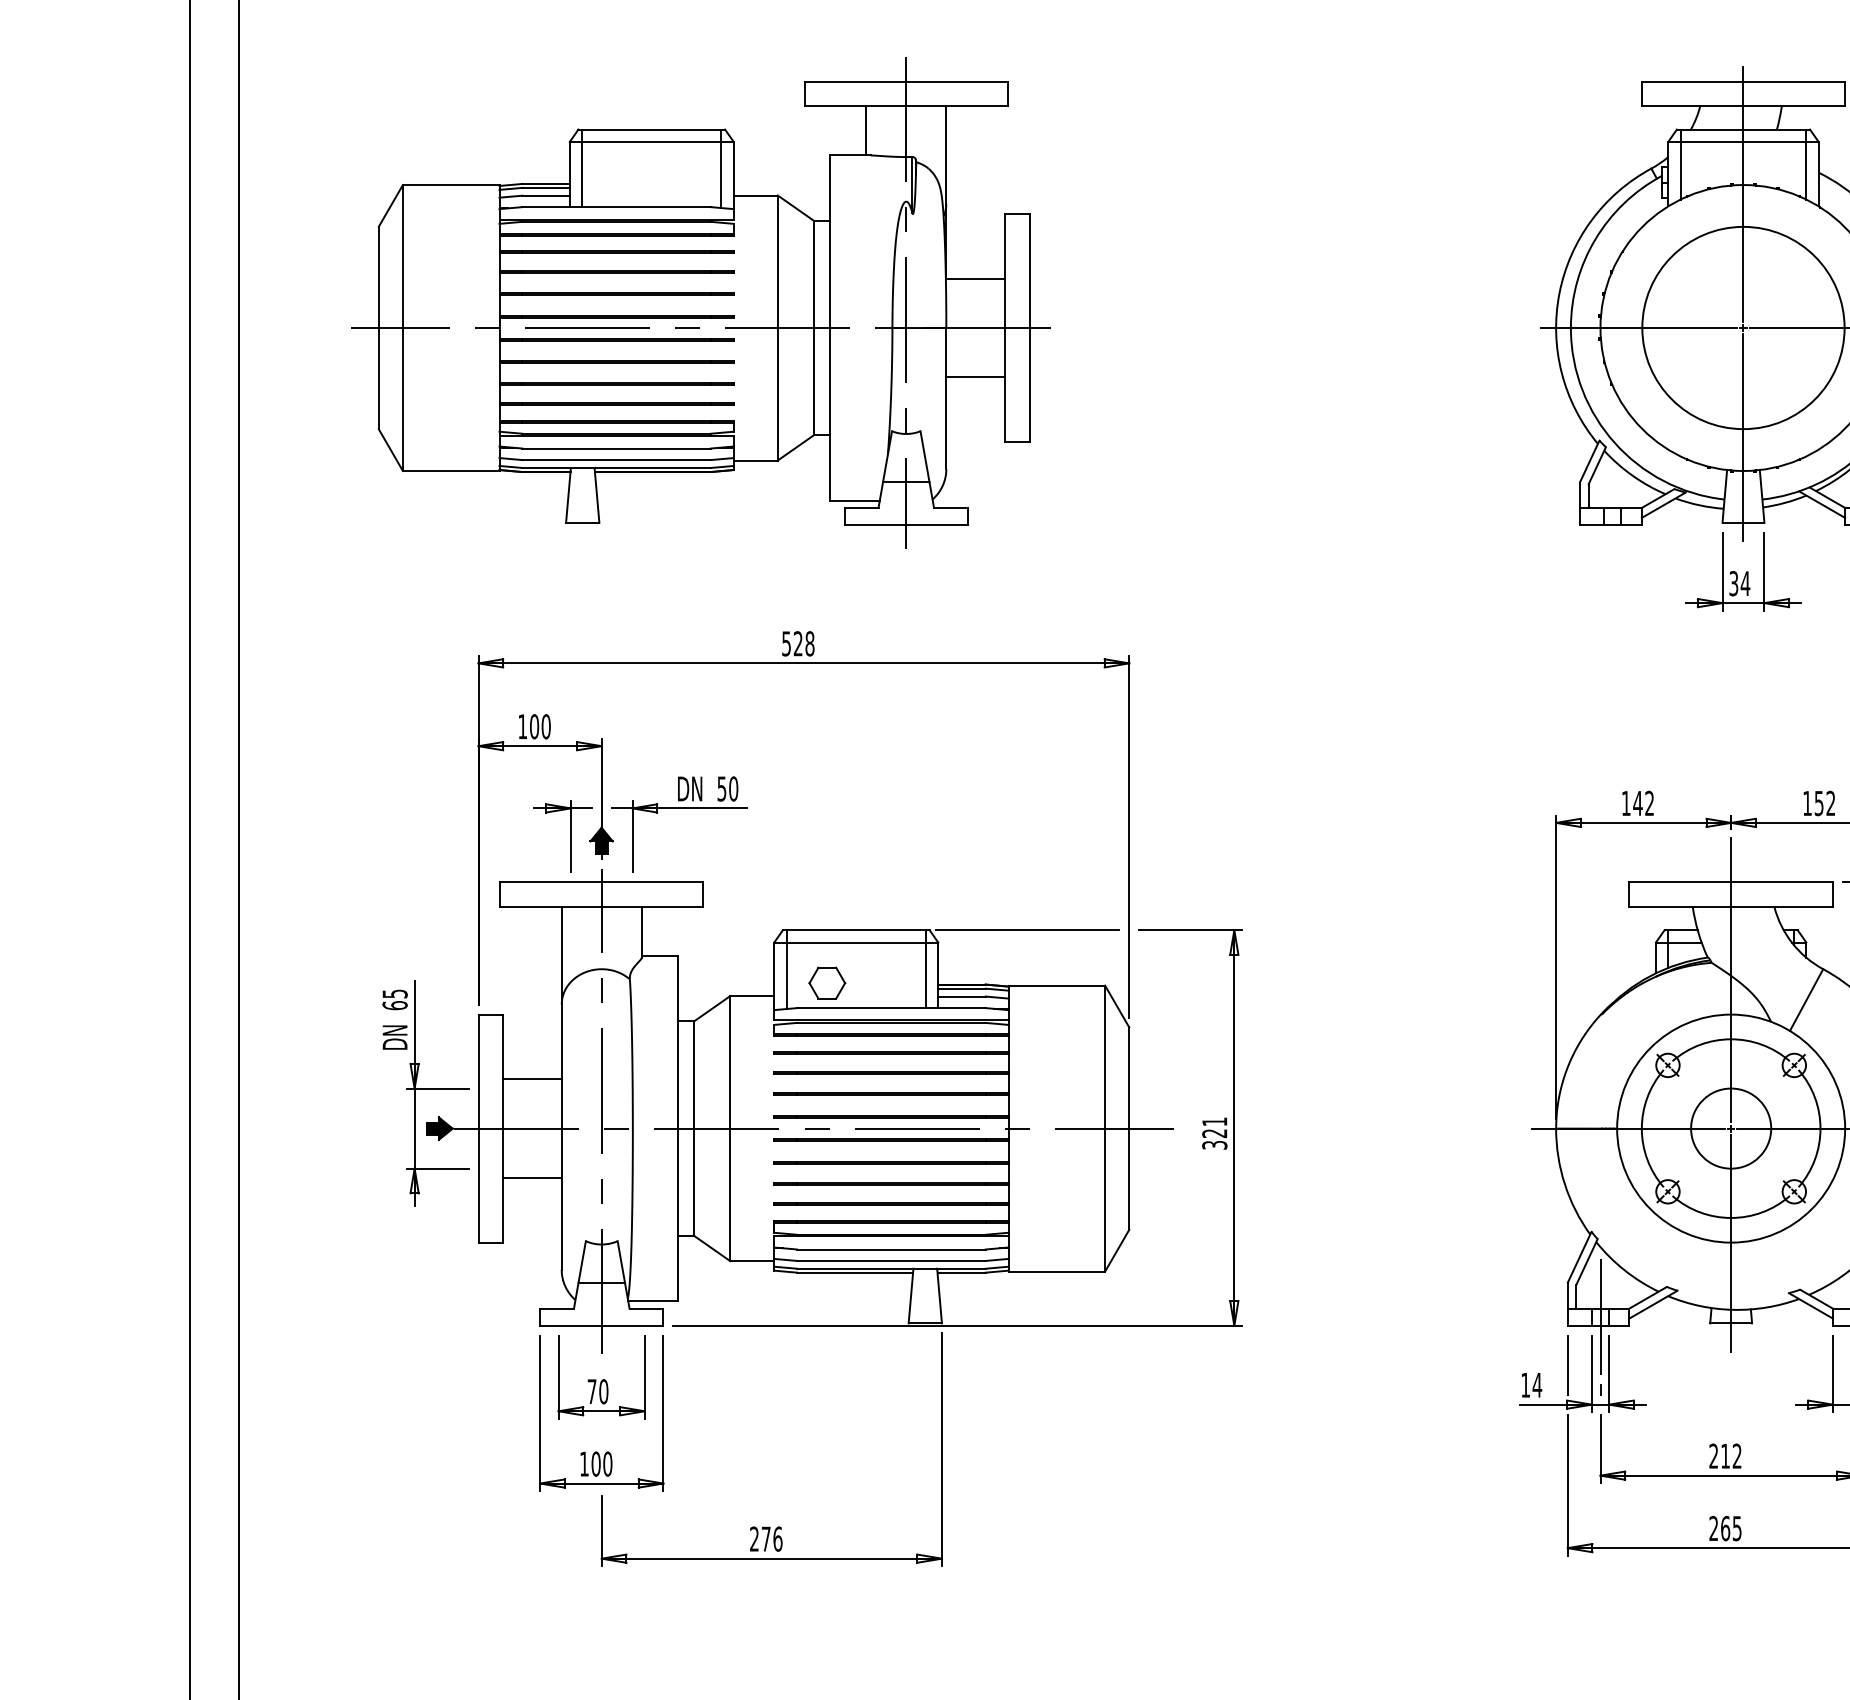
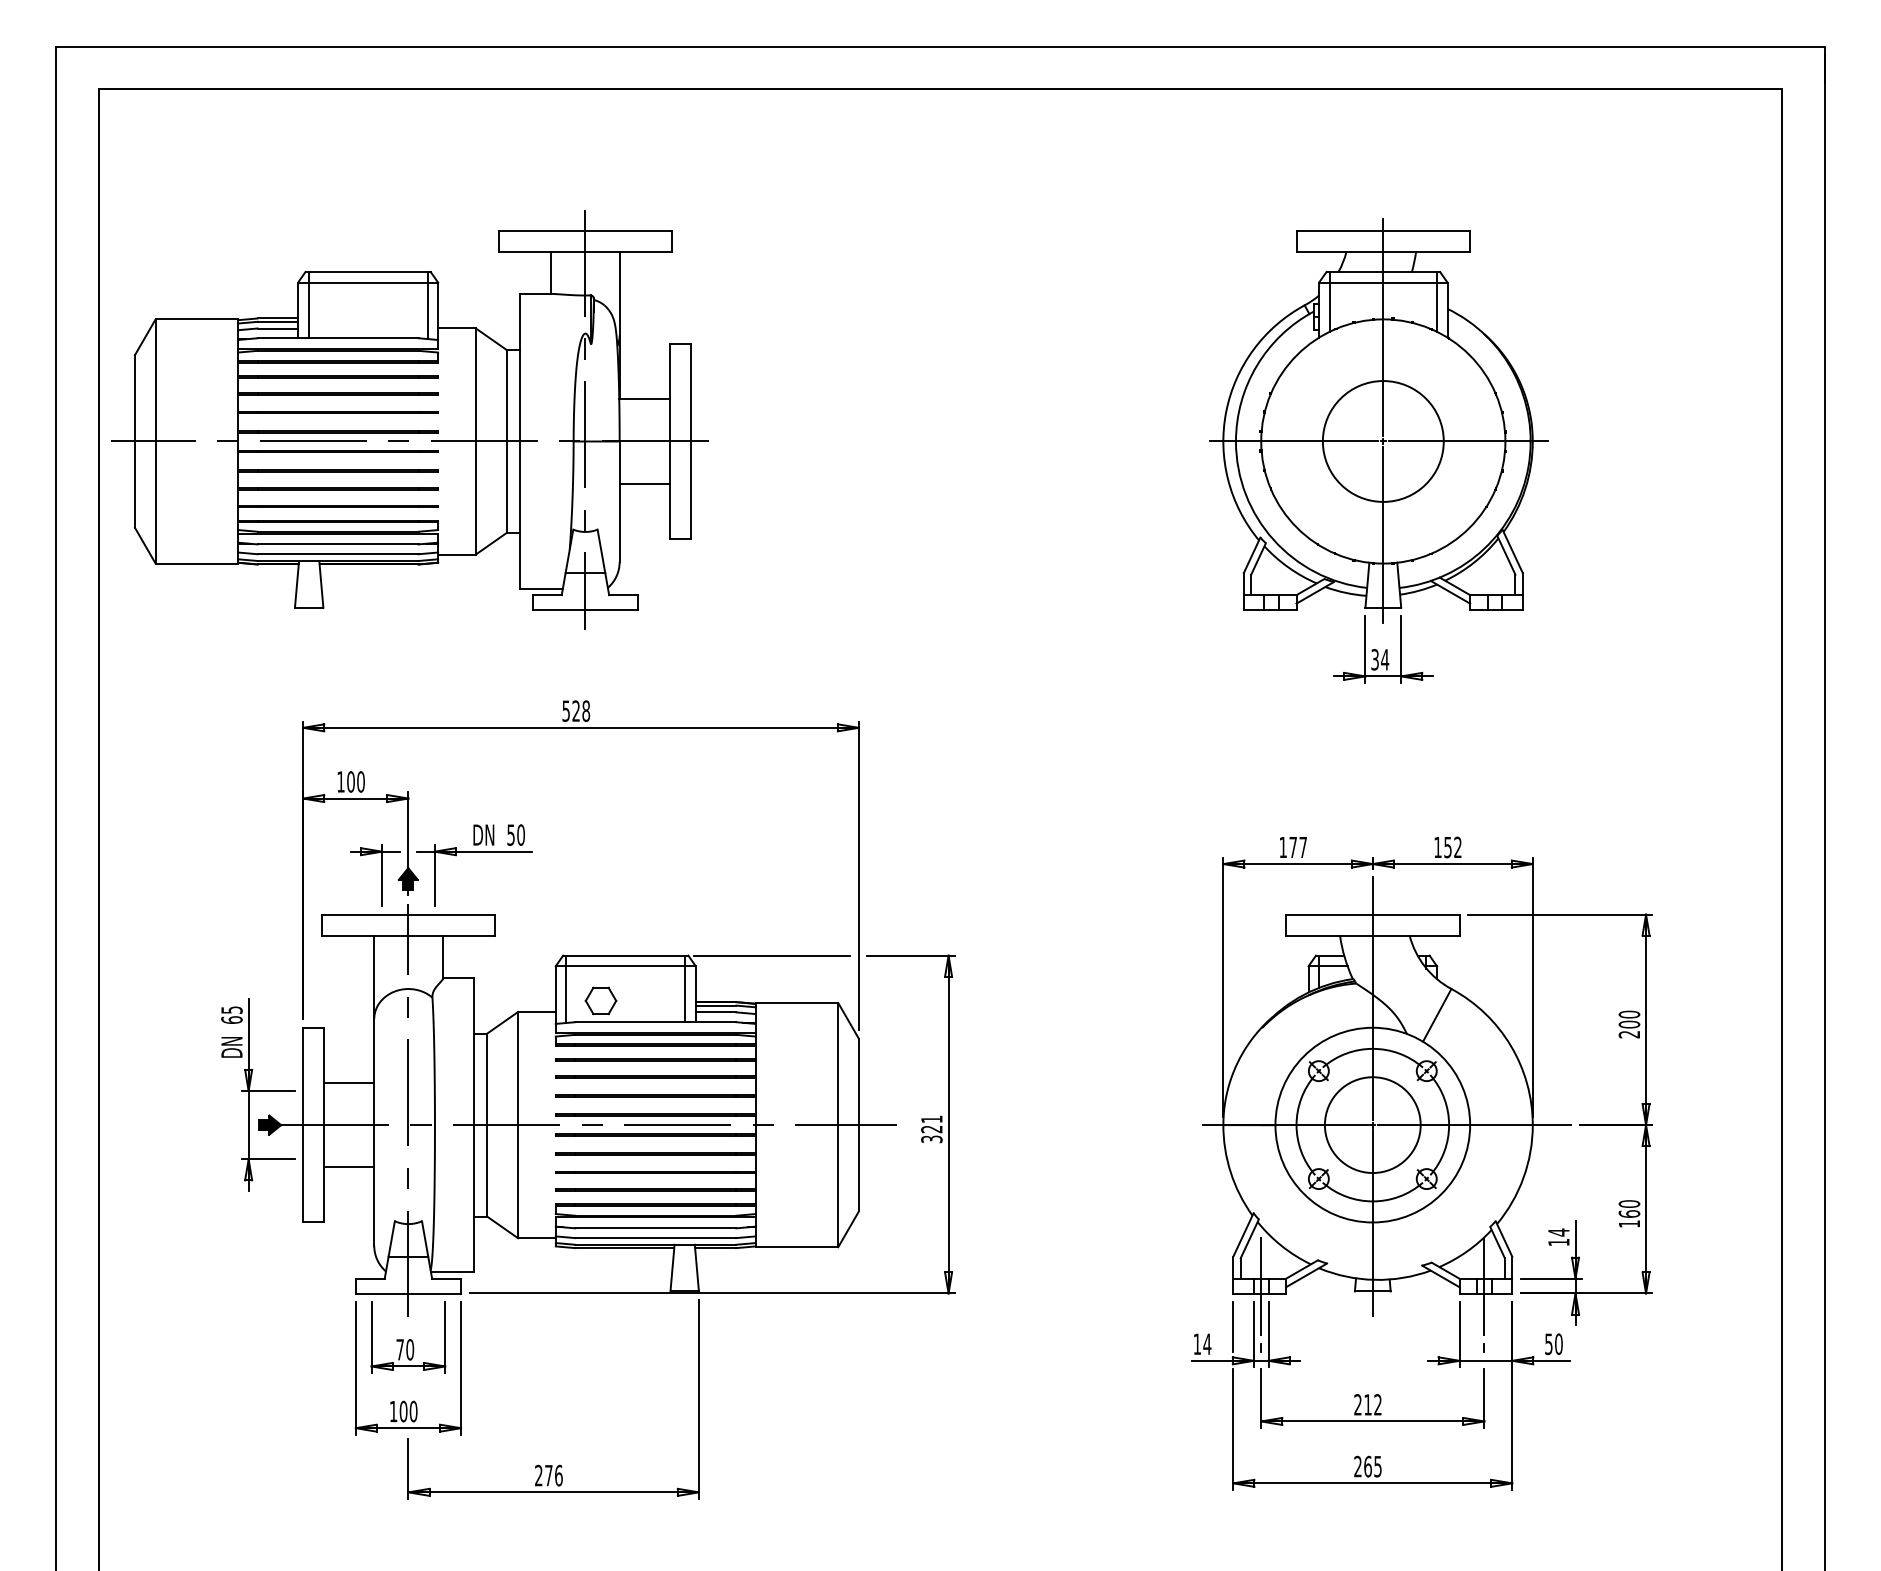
part: (700, 302) -> (409, 419), moved
circle: (1742, 328) -> (1382, 441), size x0.7
text: (1642, 802) -> (1297, 846), 142 -> 177
circle: (1730, 1127) -> (1372, 1124), size x1.4

